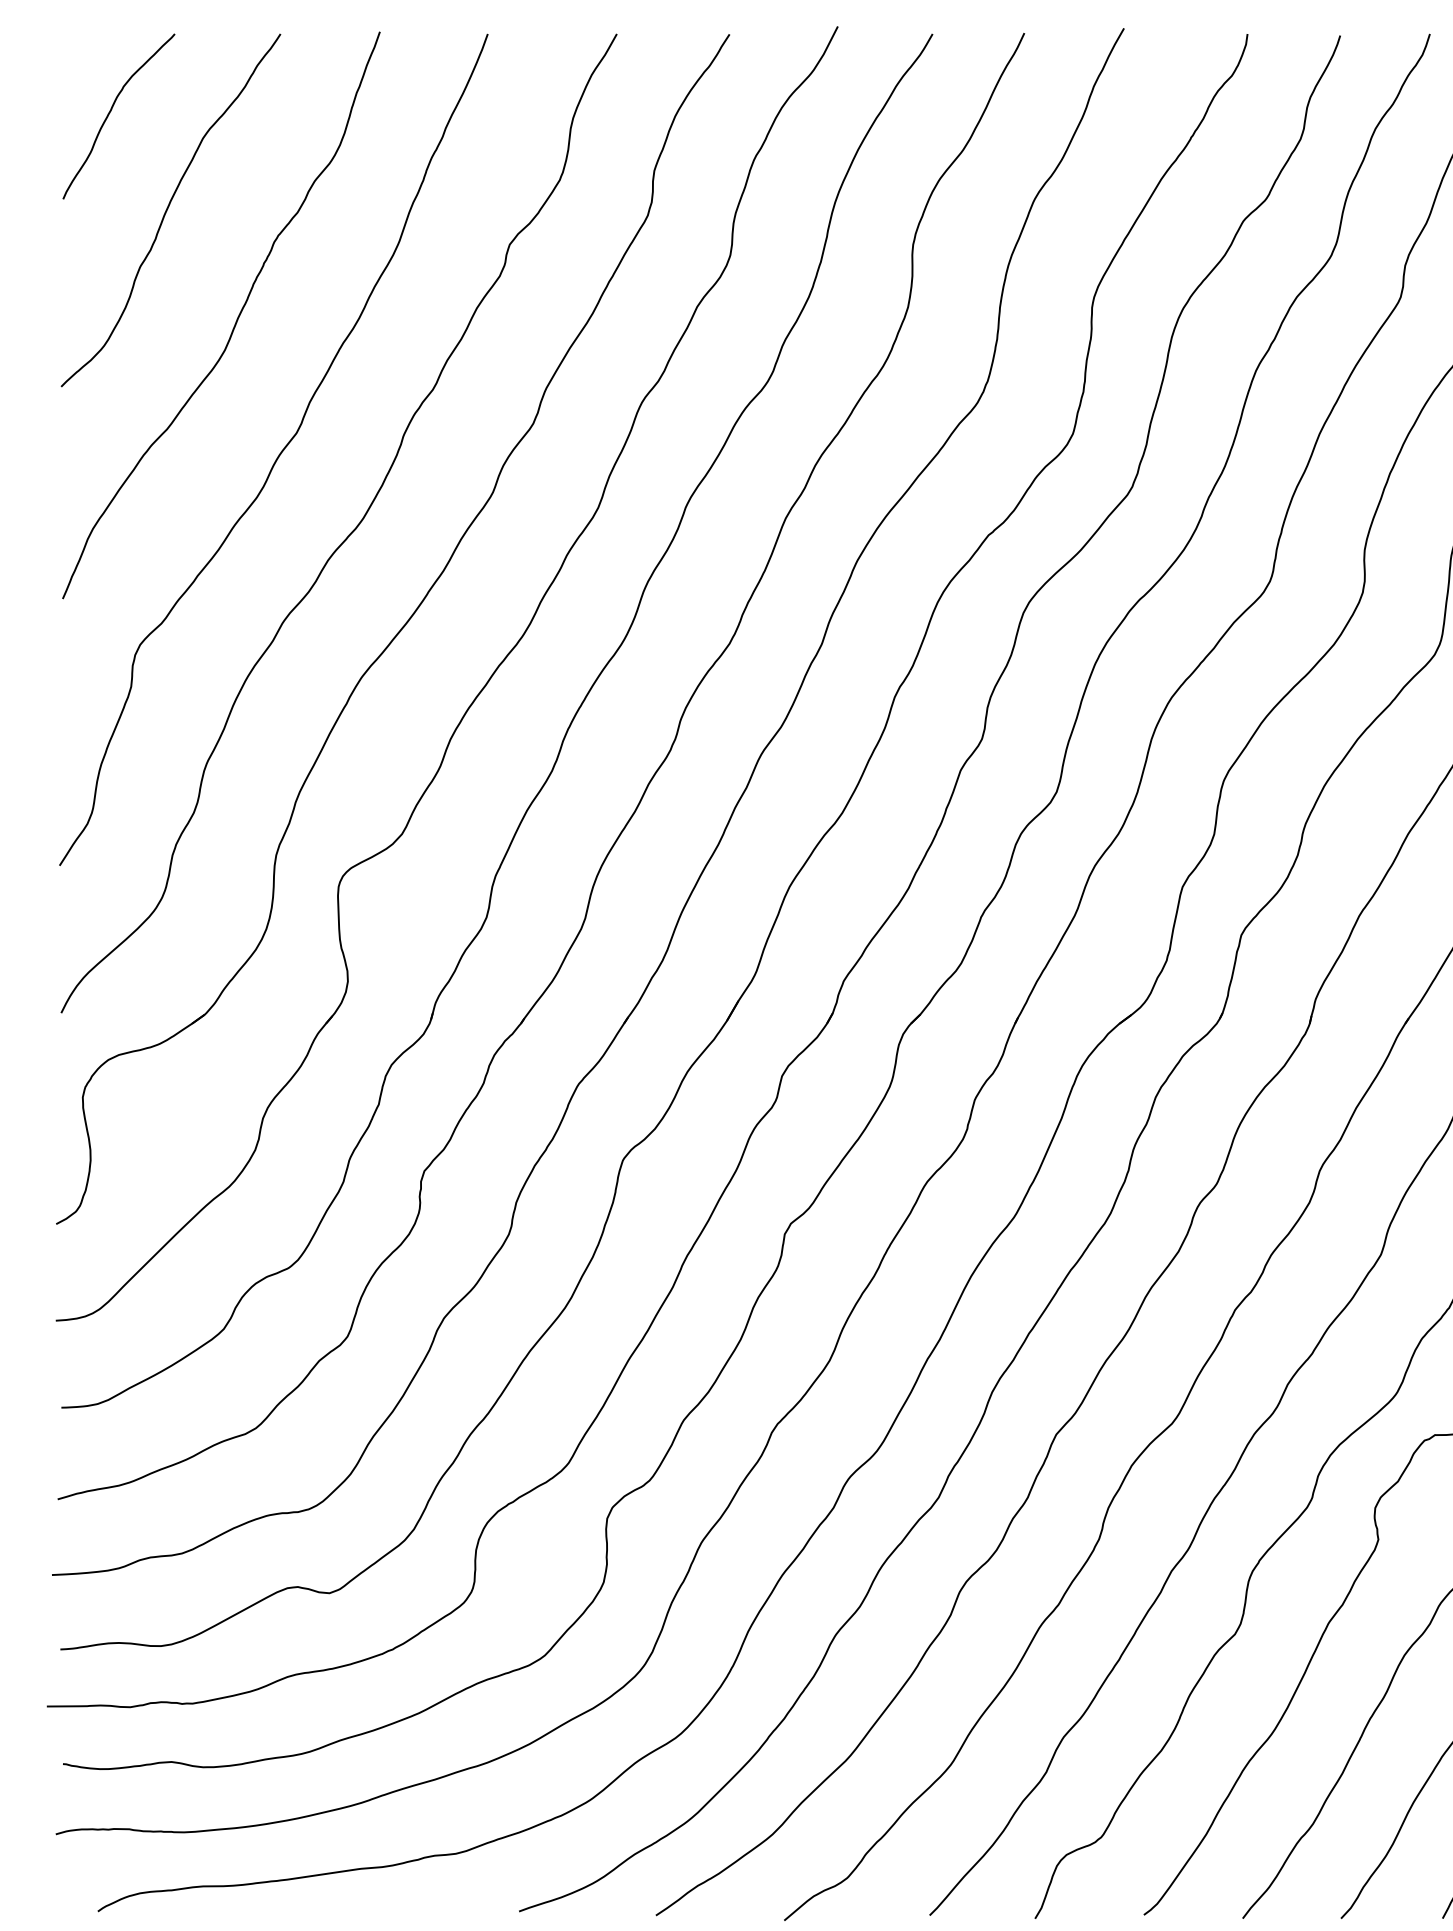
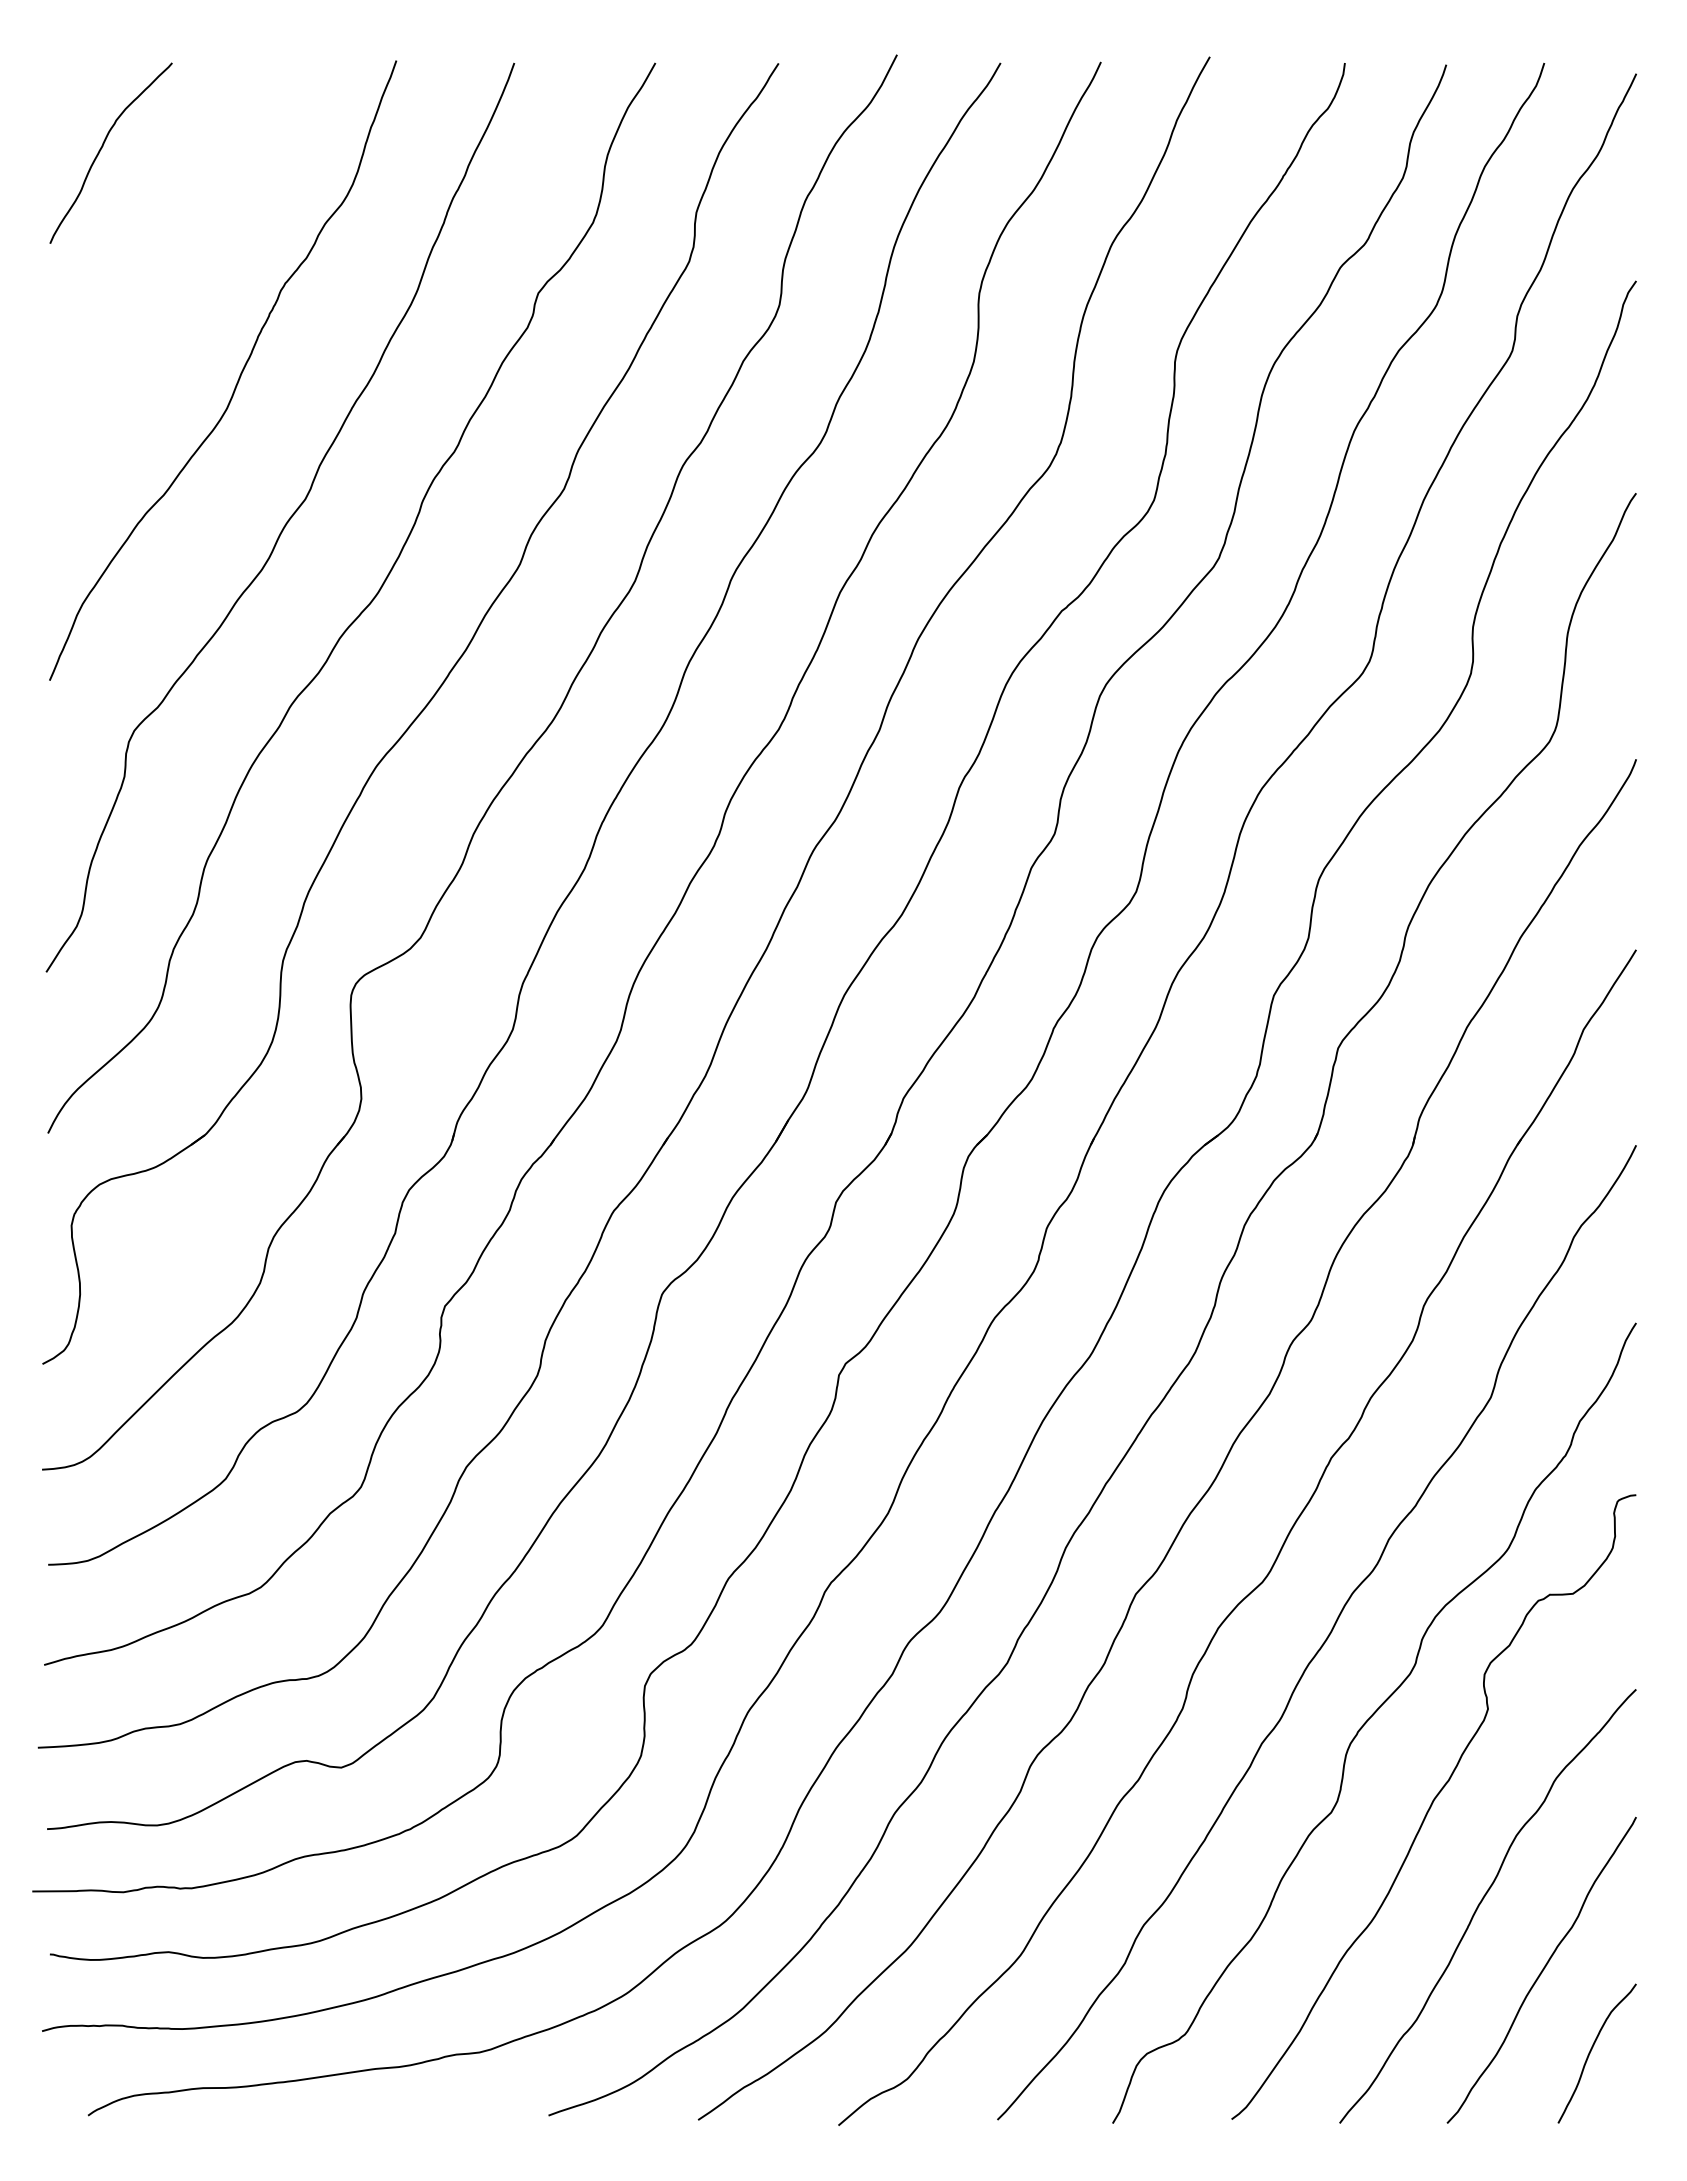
curve: (168, 208) -> (165, 253), removed

